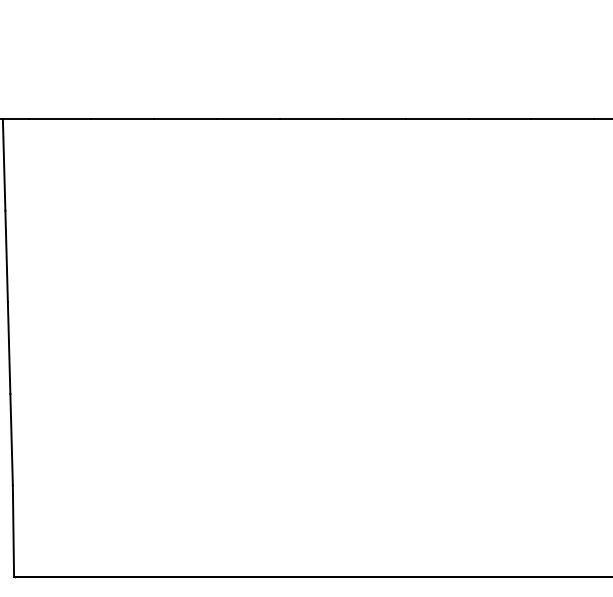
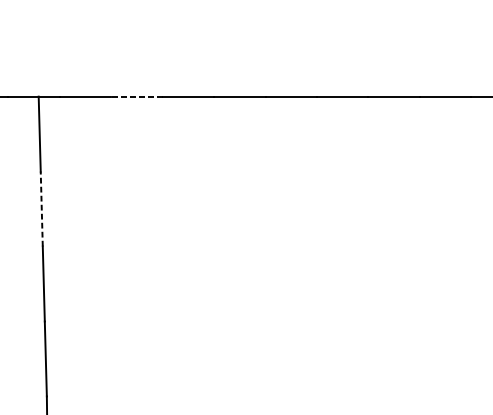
line: (122, 119) -> (136, 96), solid -> dashed
line: (6, 256) -> (41, 209), solid -> dashed

